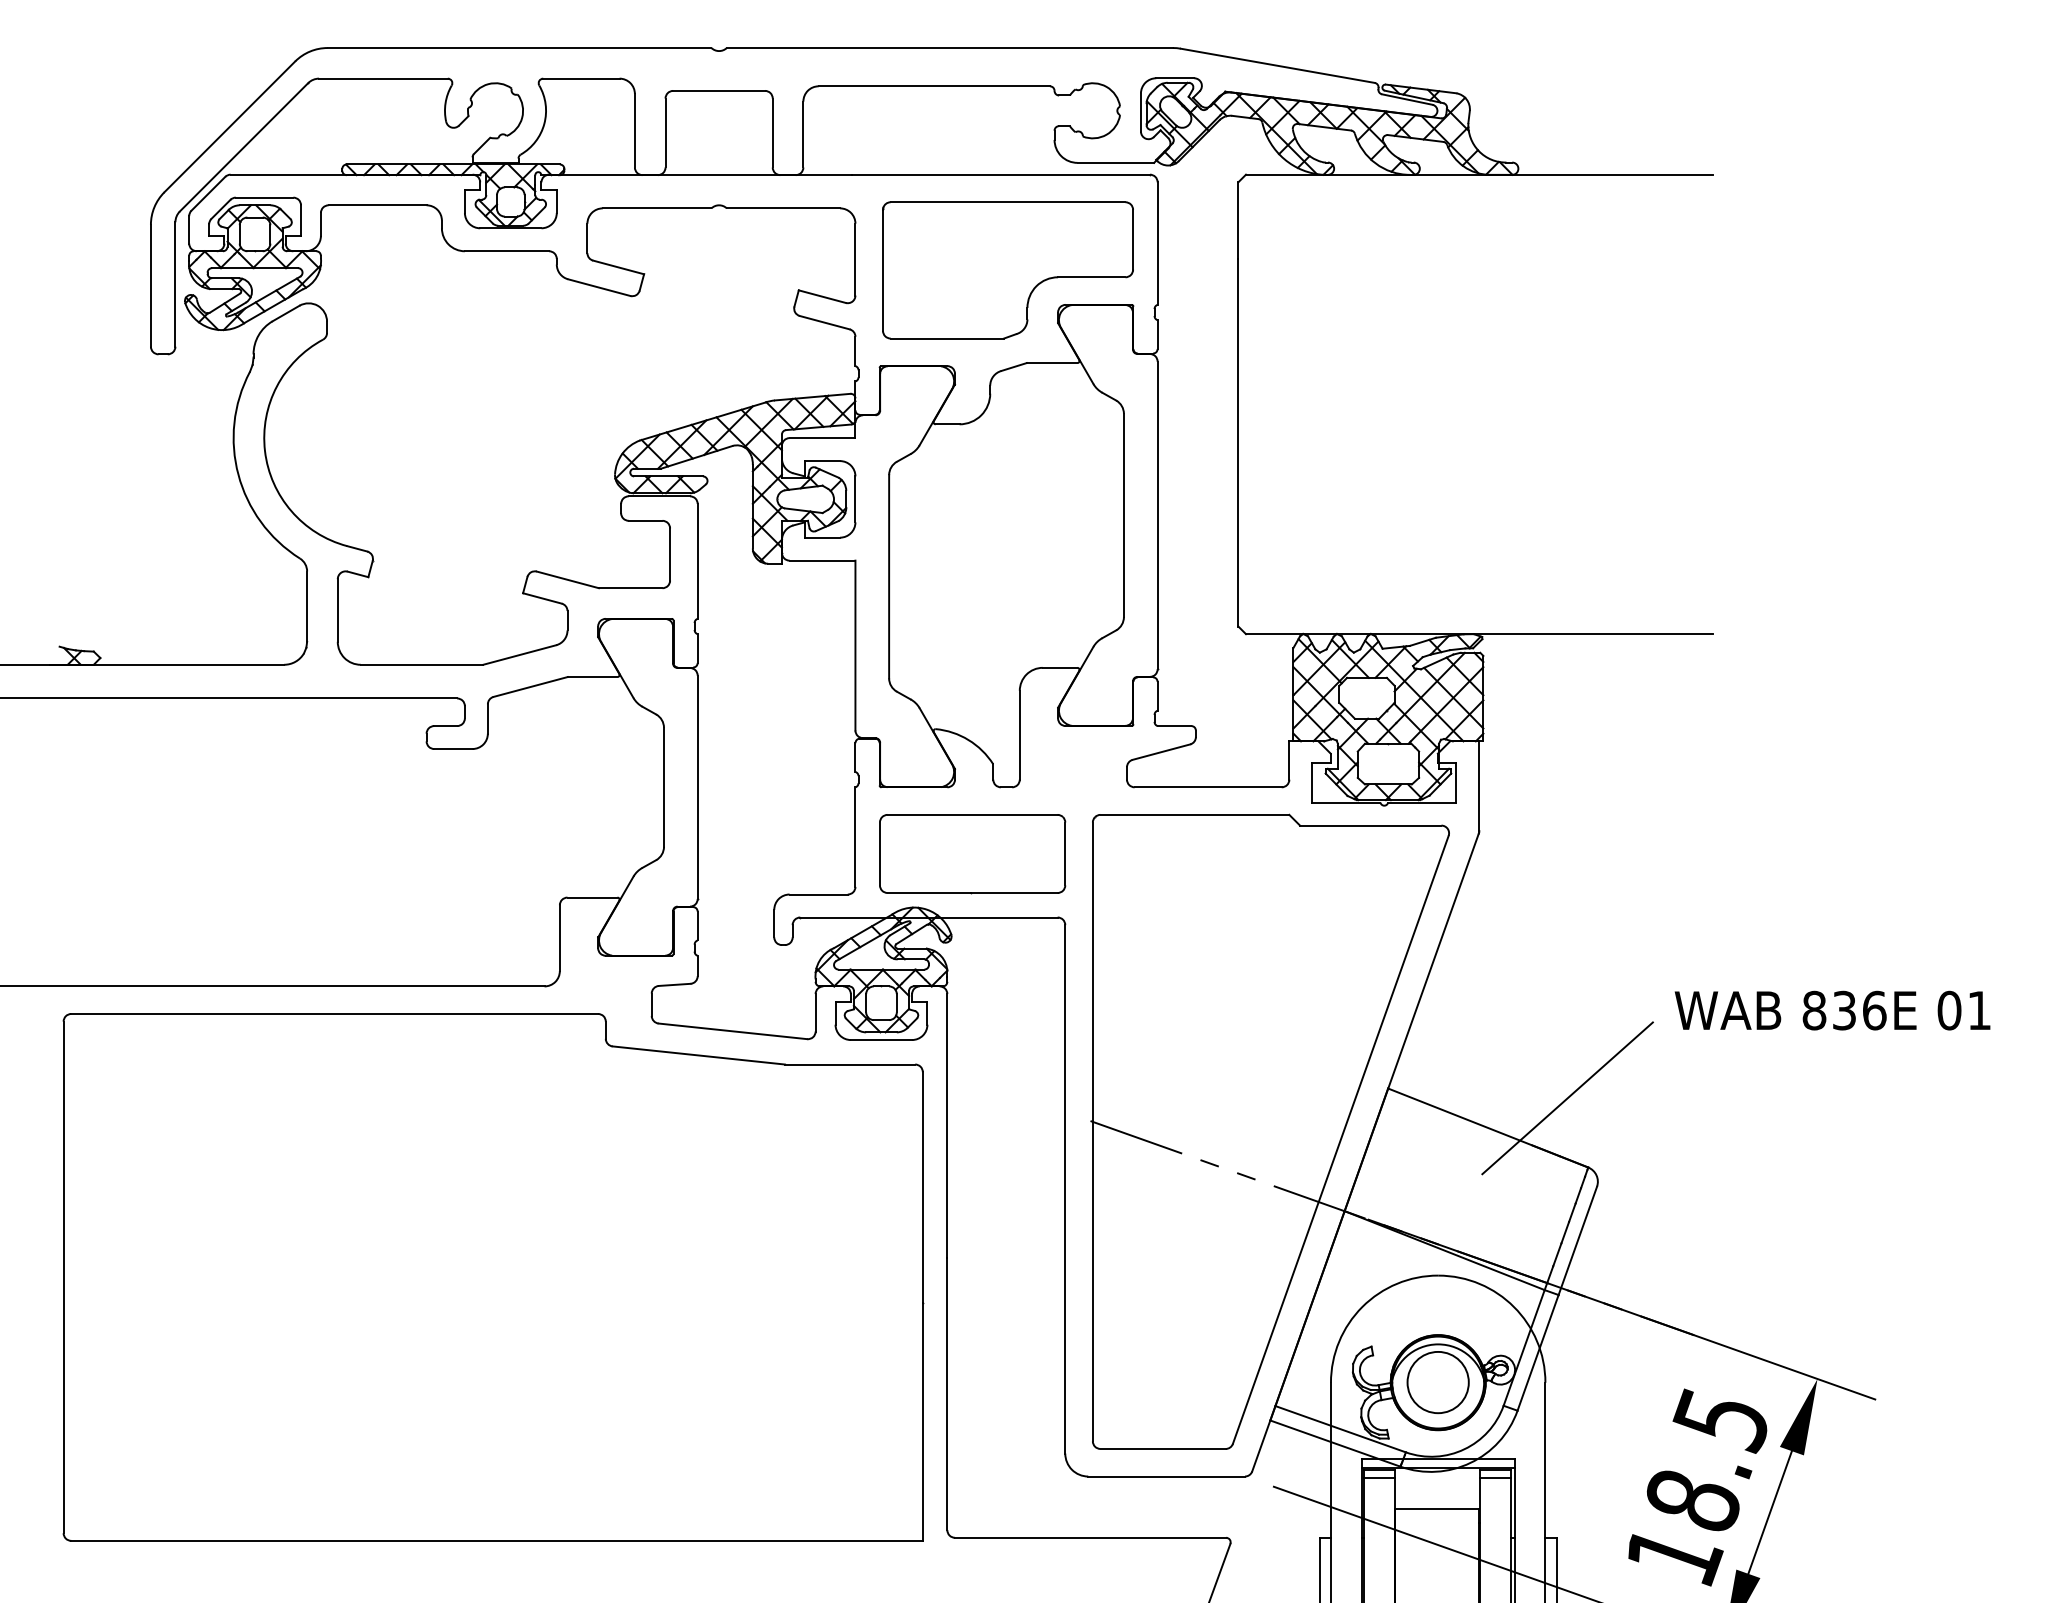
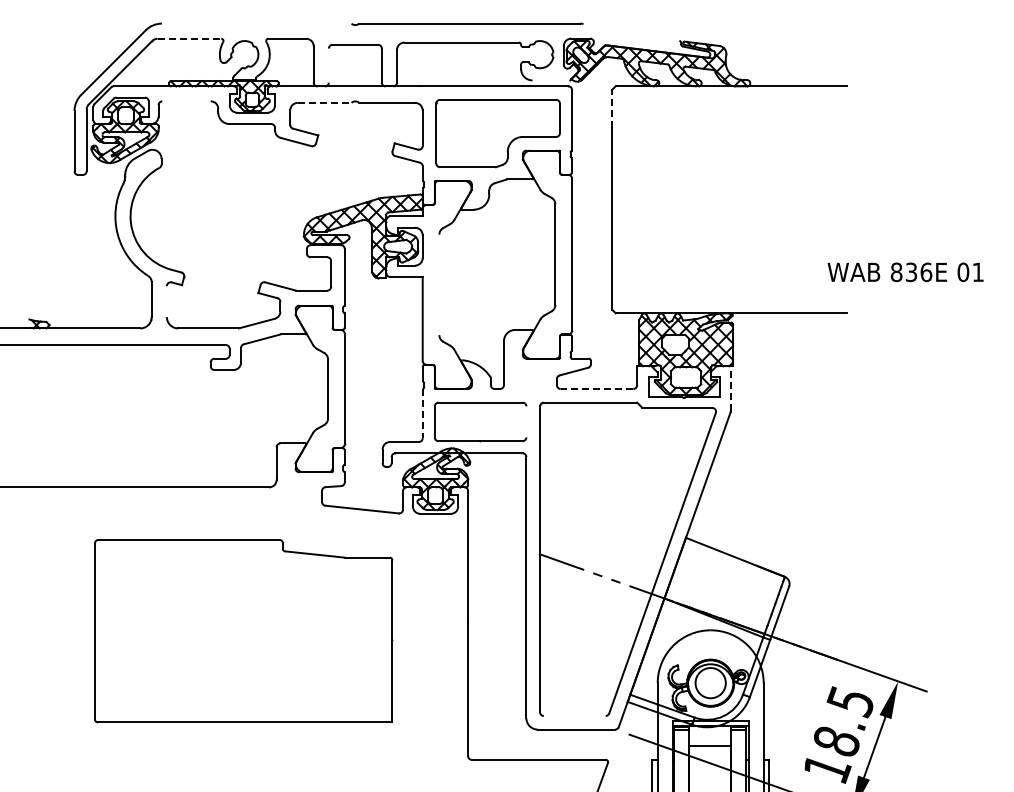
line: (519, 47) -> (256, 23), removed
line: (1277, 63) -> (631, 31), removed
line: (383, 78) -> (189, 38), solid -> dashed
line: (664, 132) -> (328, 65), removed
line: (1116, 163) -> (551, 80), removed
line: (377, 205) -> (186, 101), removed
line: (656, 207) -> (324, 102), solid -> dashed
line: (1237, 219) -> (611, 108), solid -> dashed
line: (889, 575) -> (439, 284), removed
line: (336, 610) -> (166, 301), removed
line: (1480, 784) -> (731, 387), solid -> dashed
line: (1207, 786) -> (596, 388), solid -> dashed
line: (855, 836) -> (422, 413), solid -> dashed
line: (1065, 853) -> (526, 421), removed
text: (1832, 1010) -> (905, 272), moved
line: (1567, 1097) -> (774, 542), removed
part: (492, 1278) -> (243, 631), size x0.7
line: (1162, 1448) -> (574, 715), removed

